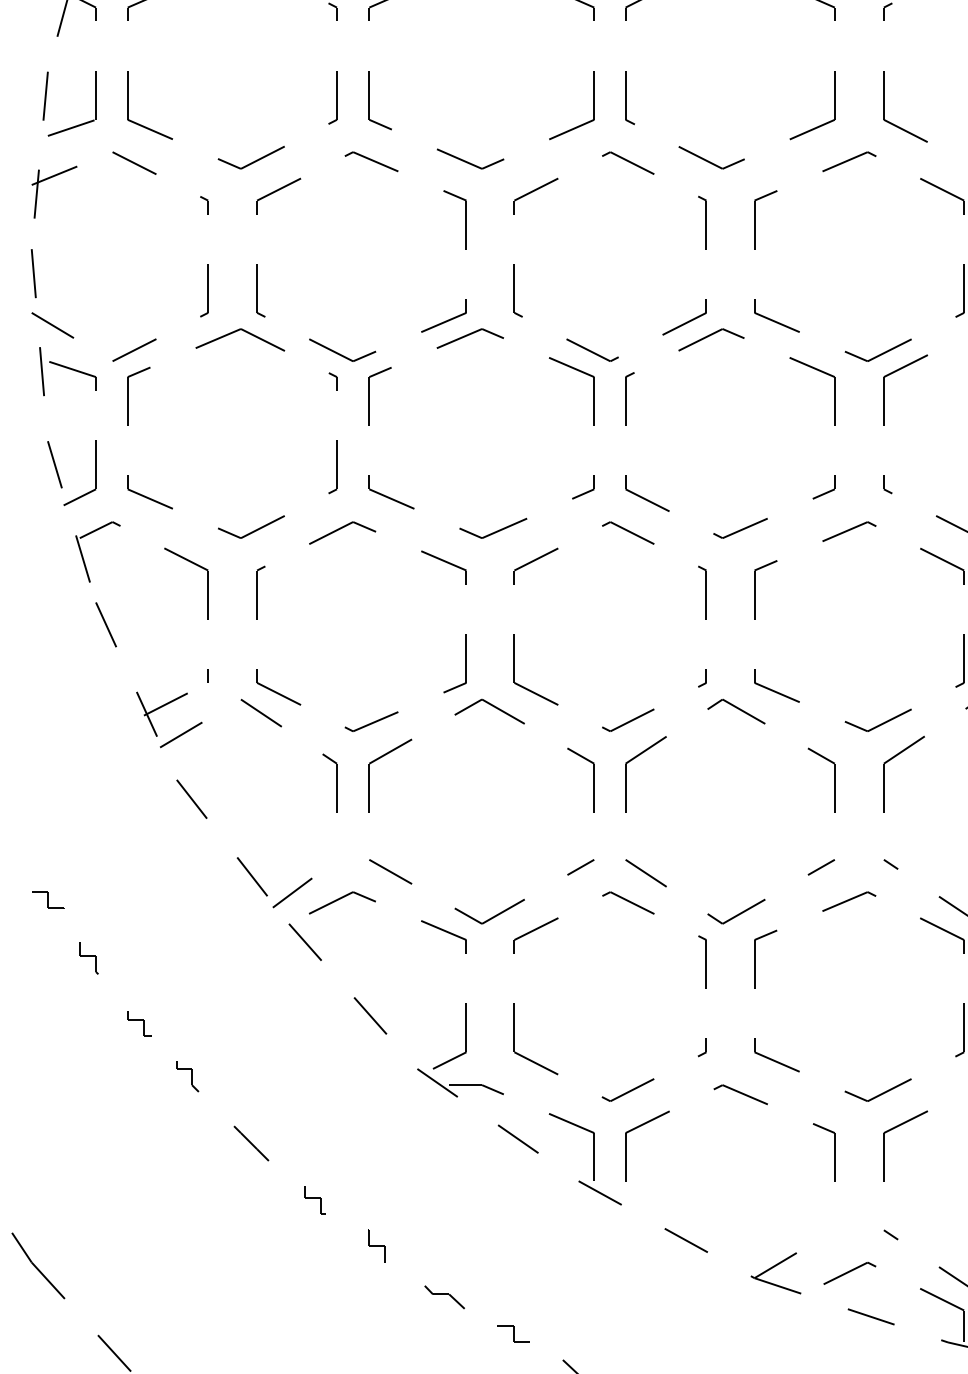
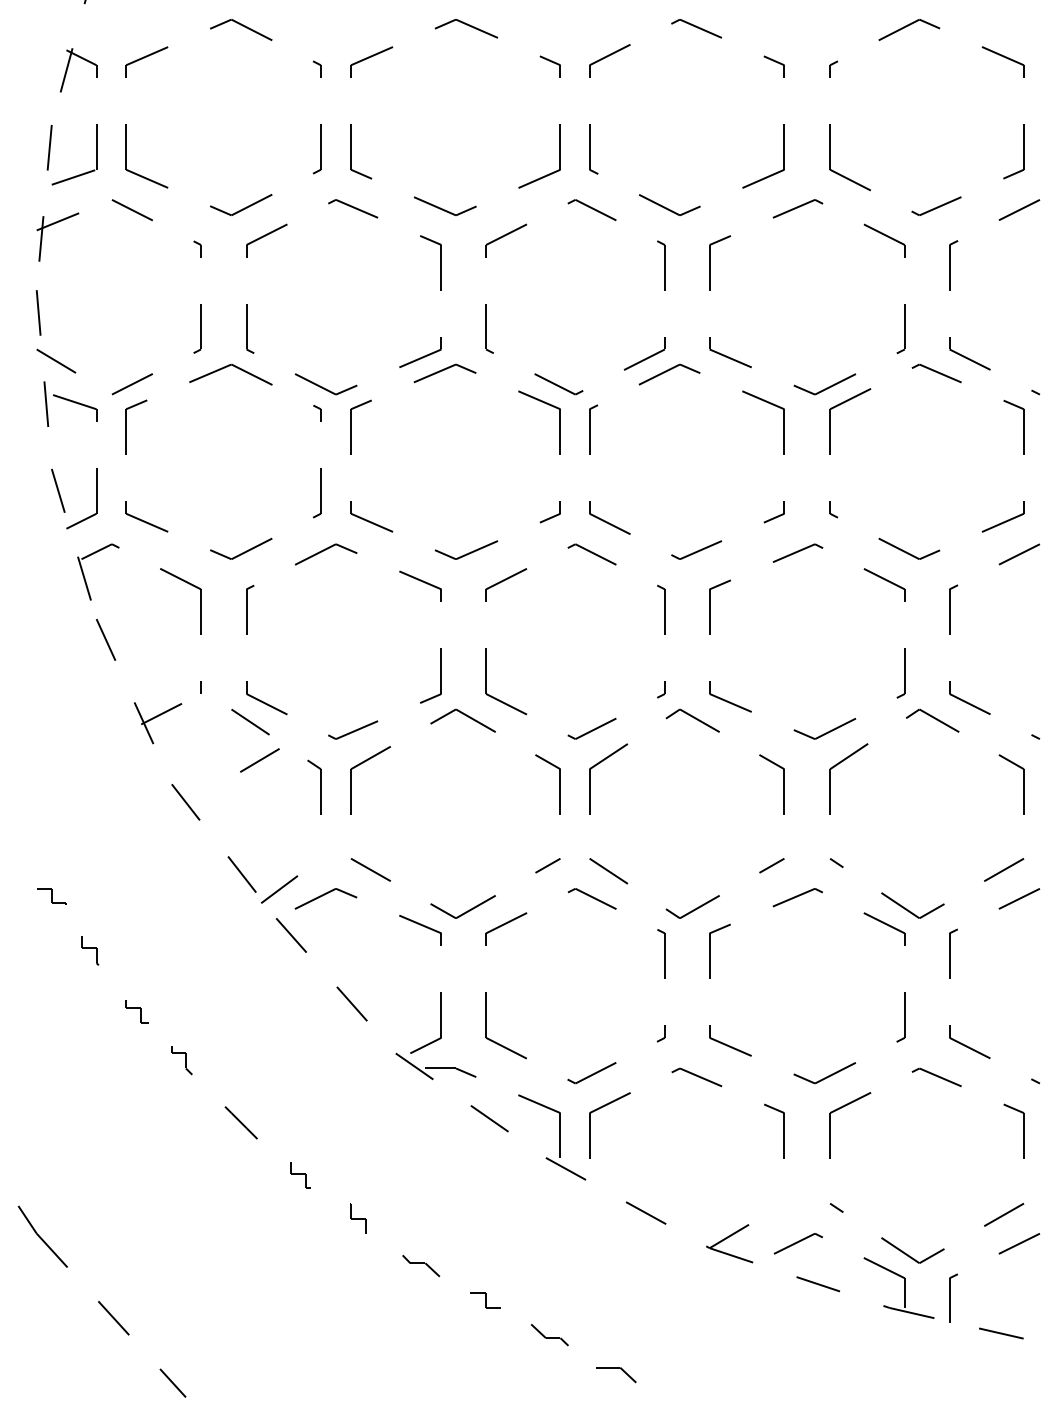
line: (180, 735) -> (259, 760), moved

